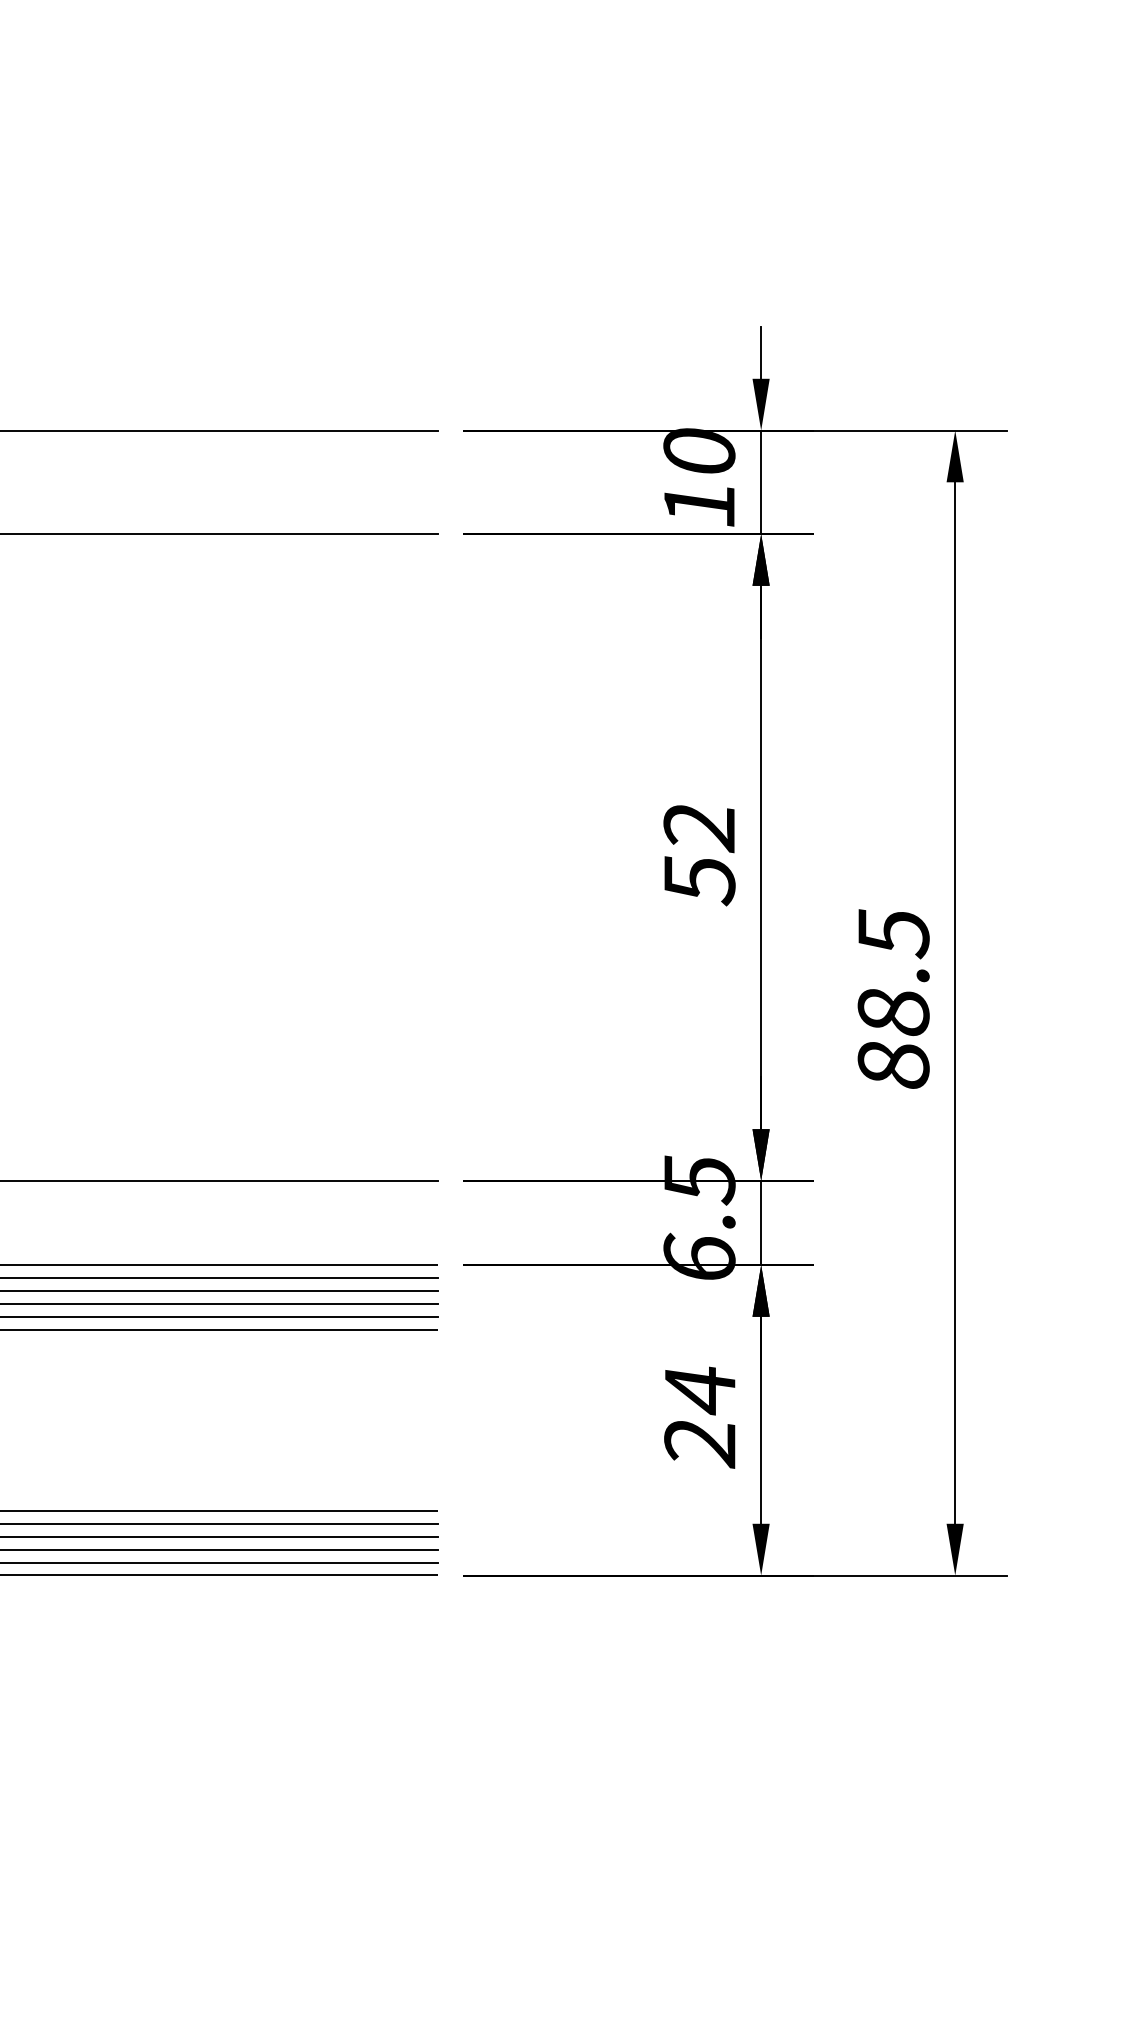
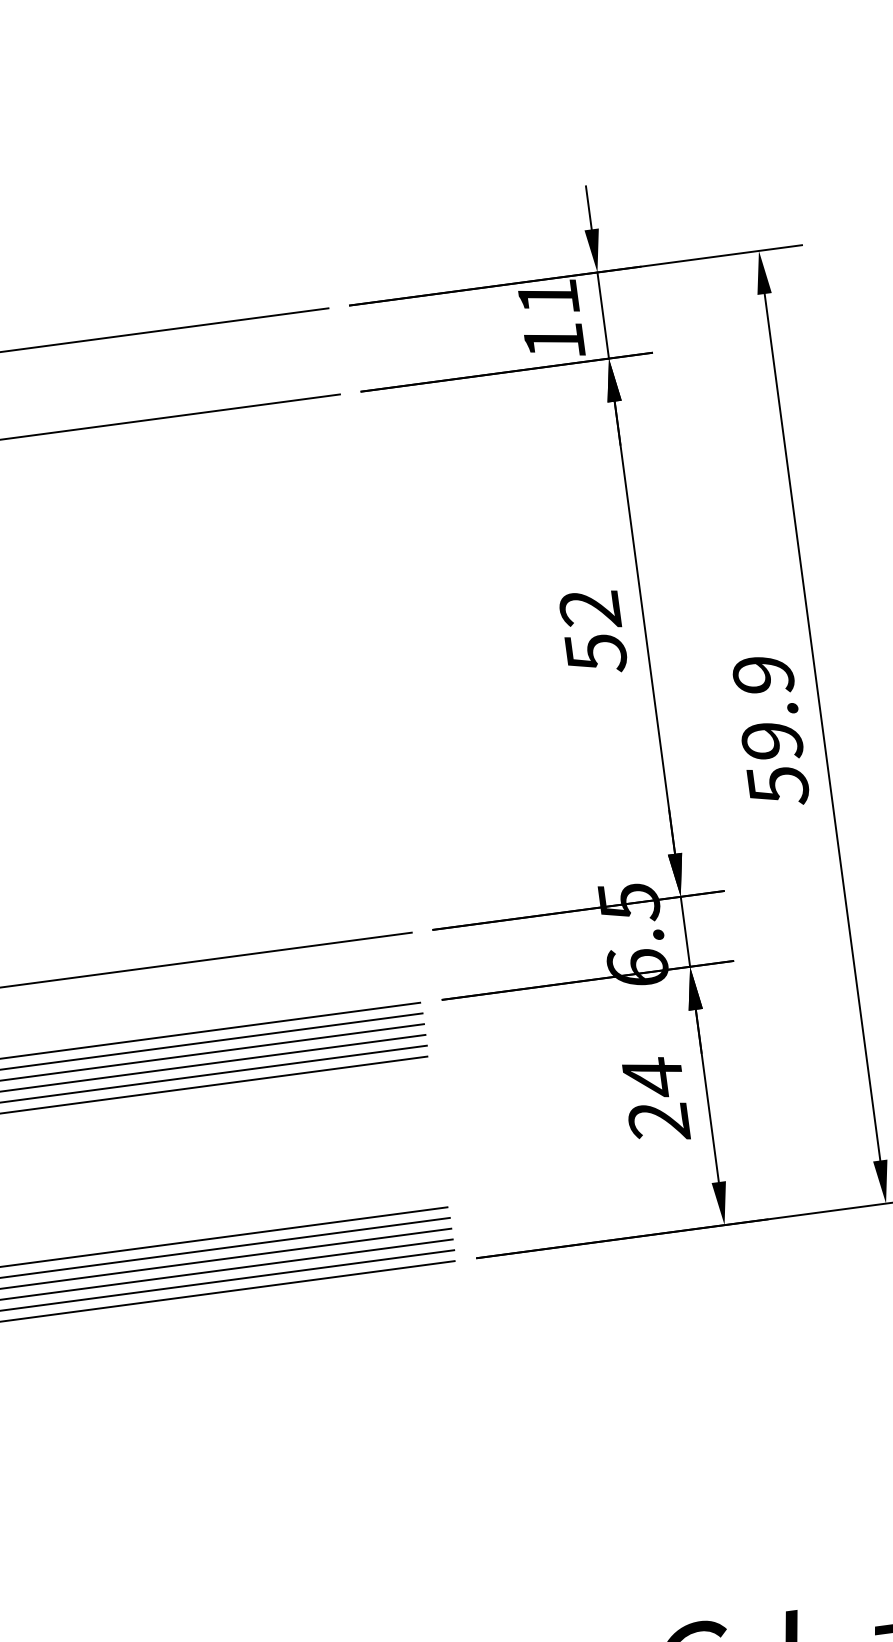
text: (699, 450) -> (548, 295), 10 -> 11
text: (893, 1000) -> (770, 732), 88.5 -> 59.9

